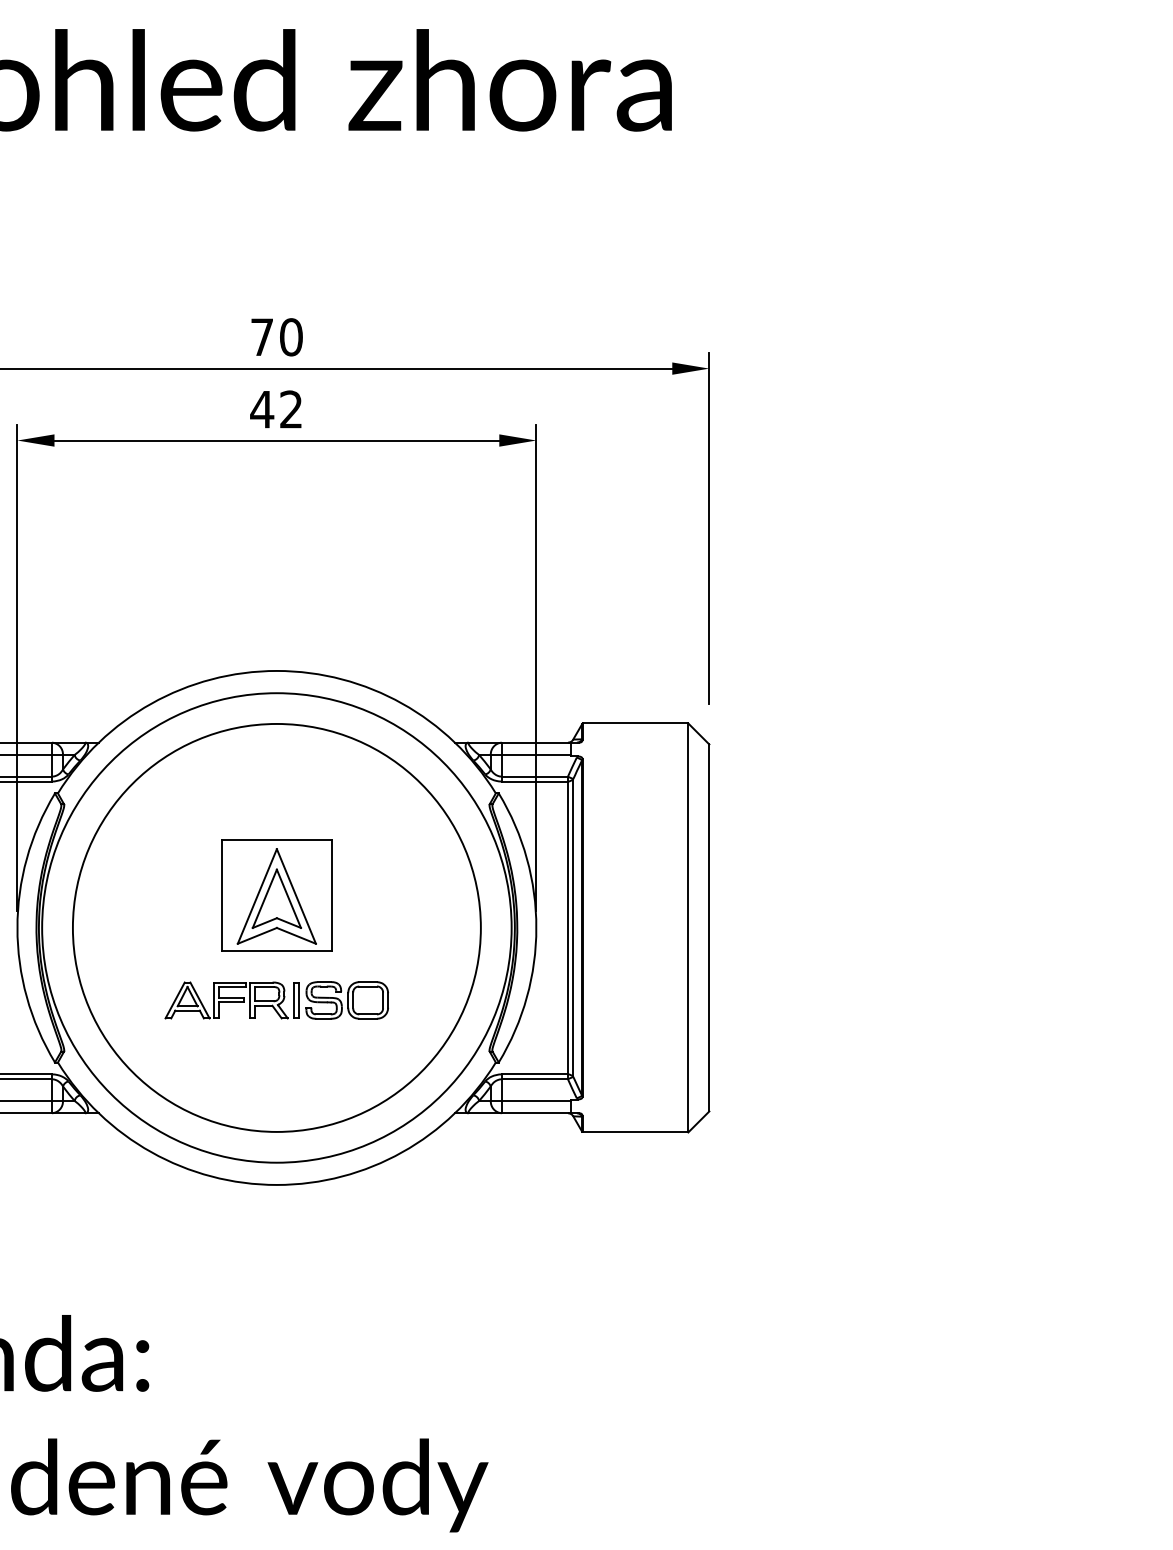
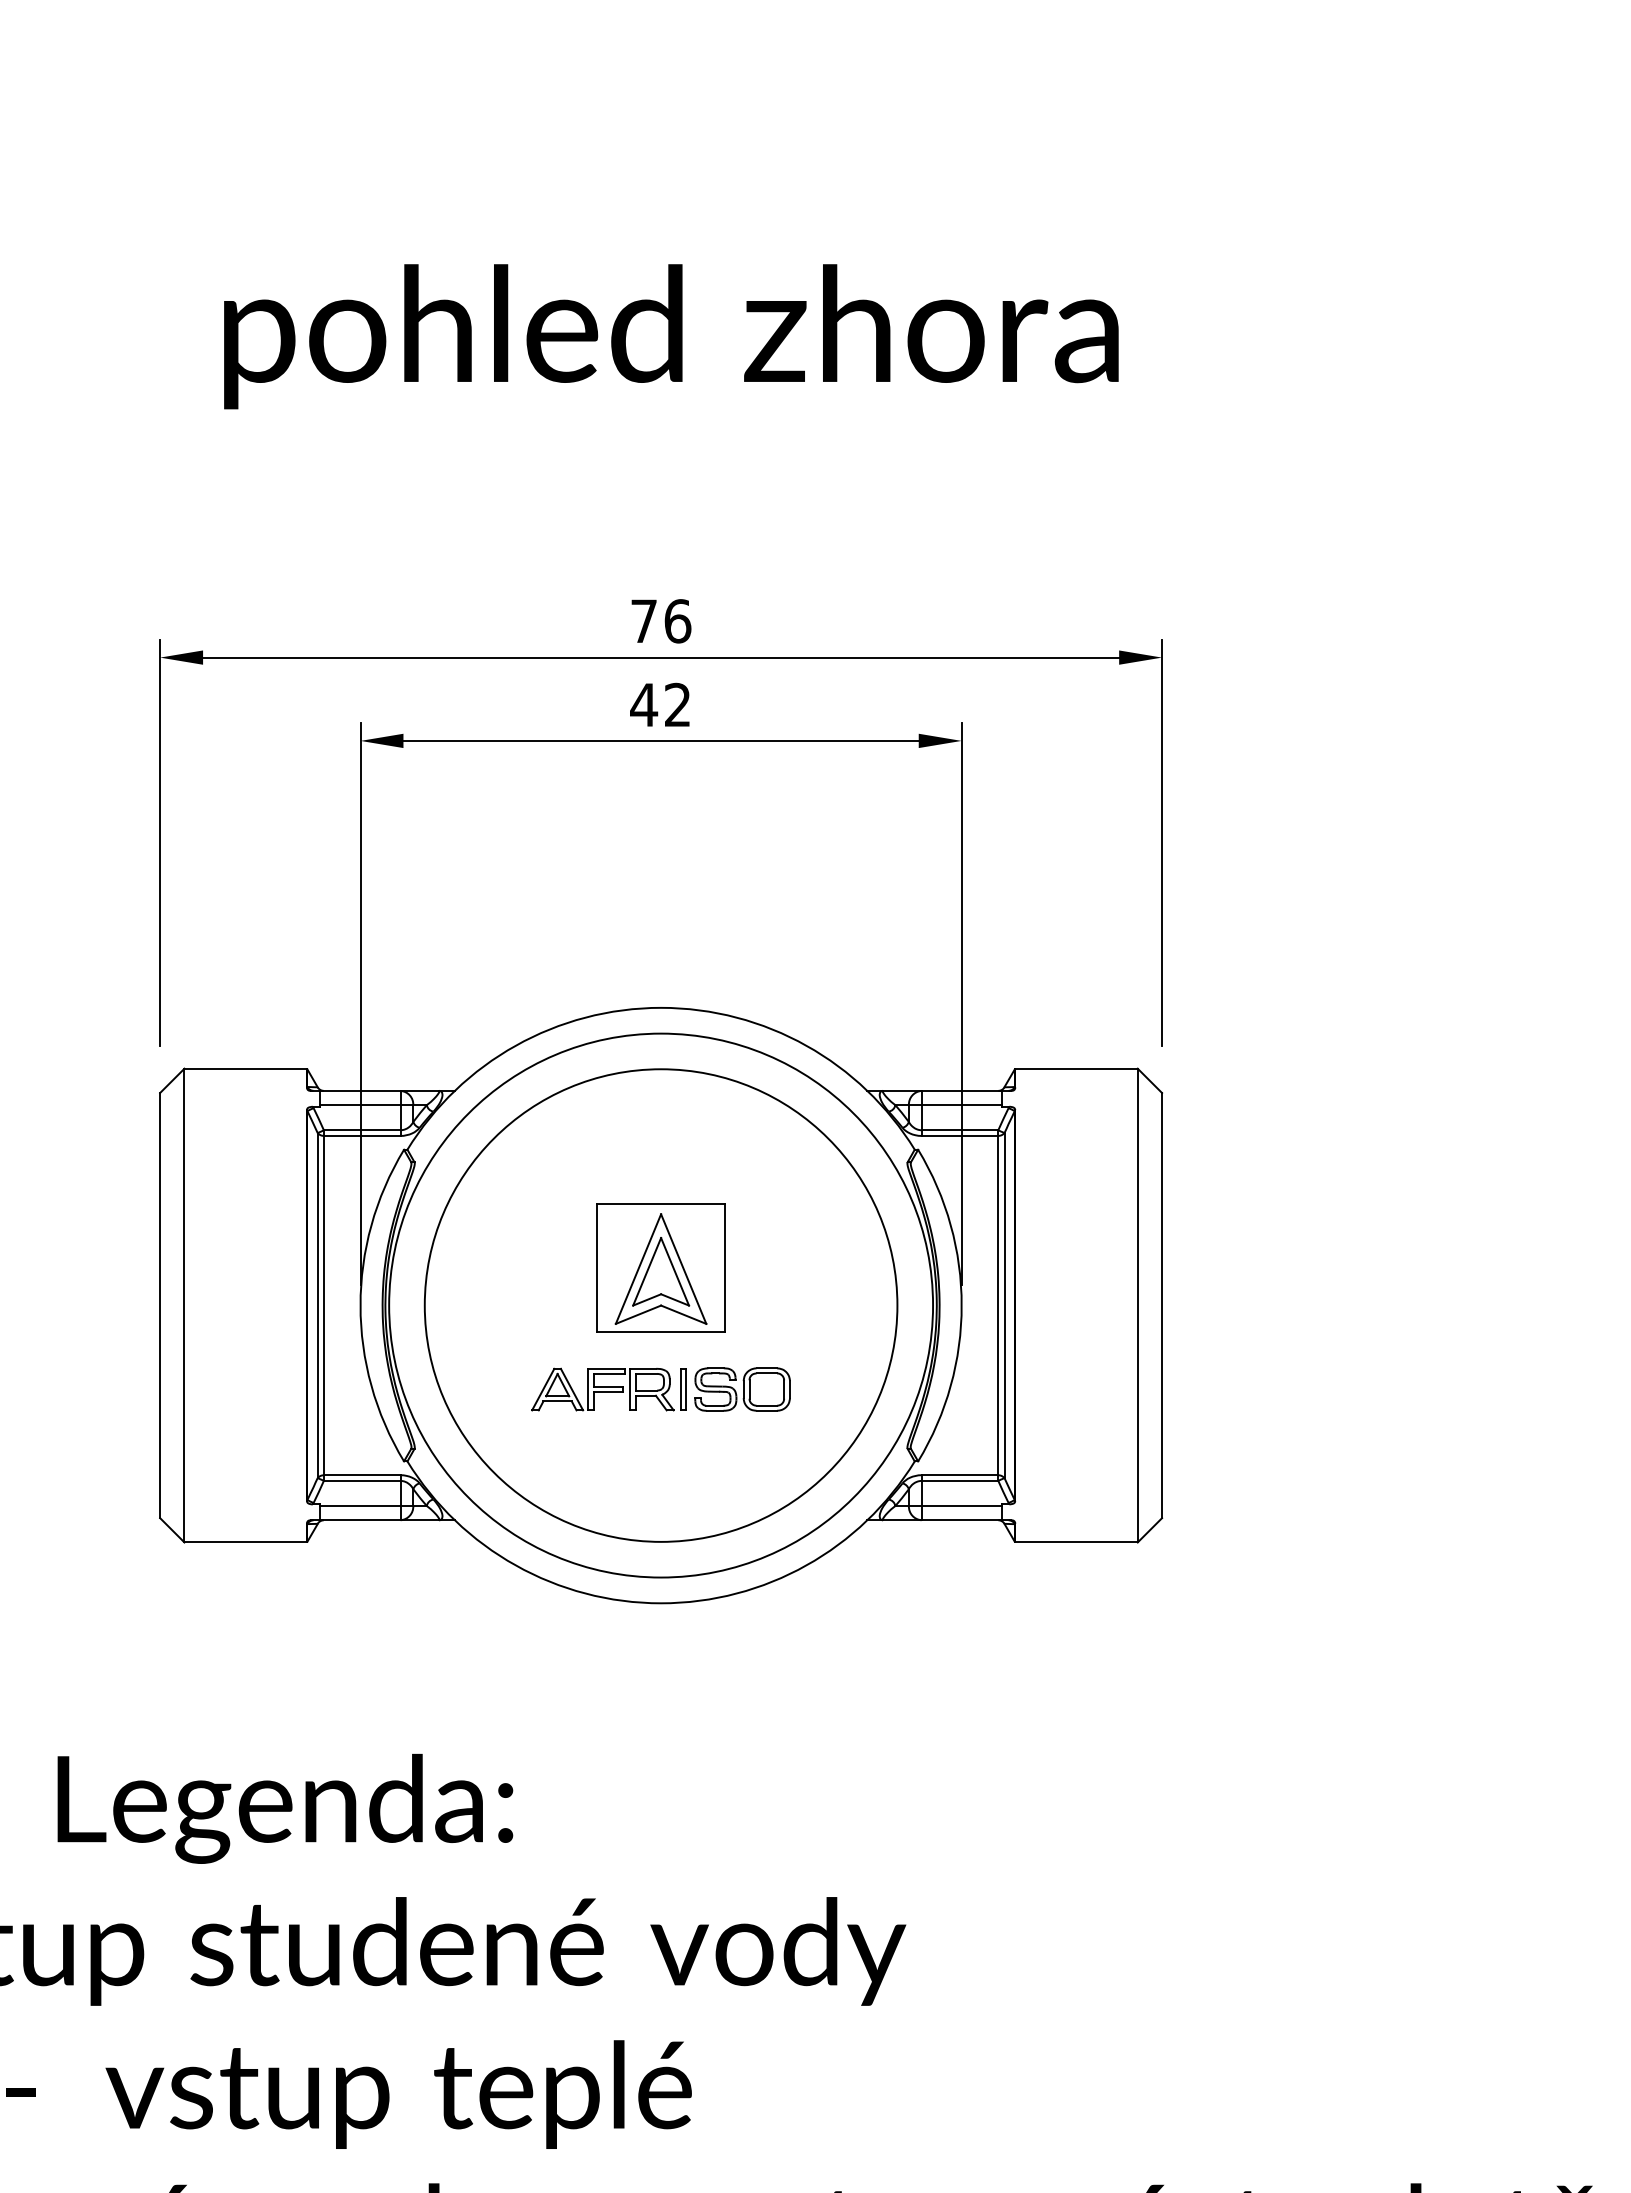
text: (291, 337) -> (677, 621), 70 -> 76

